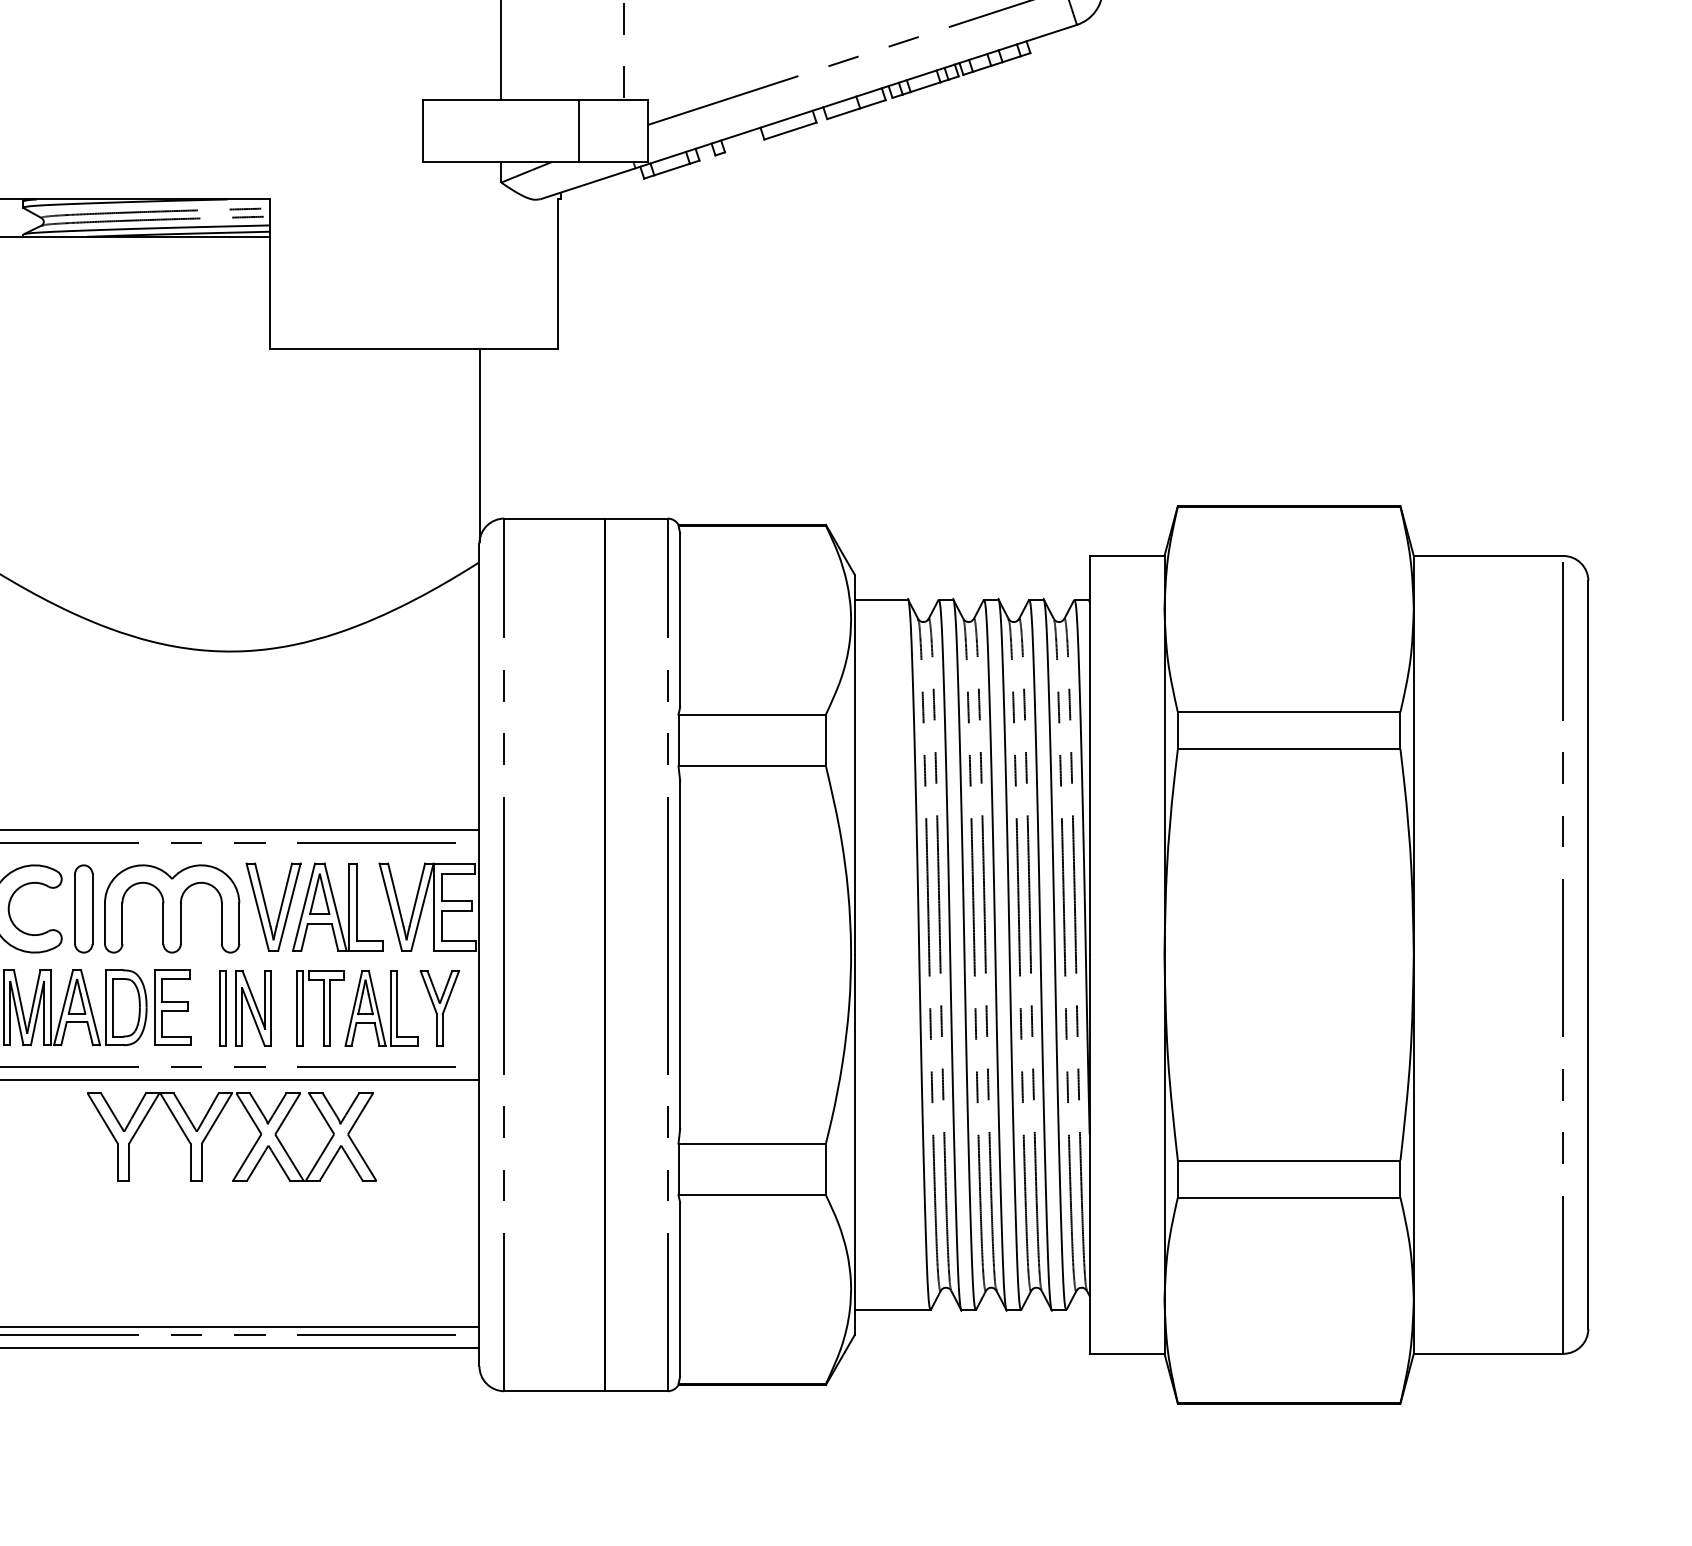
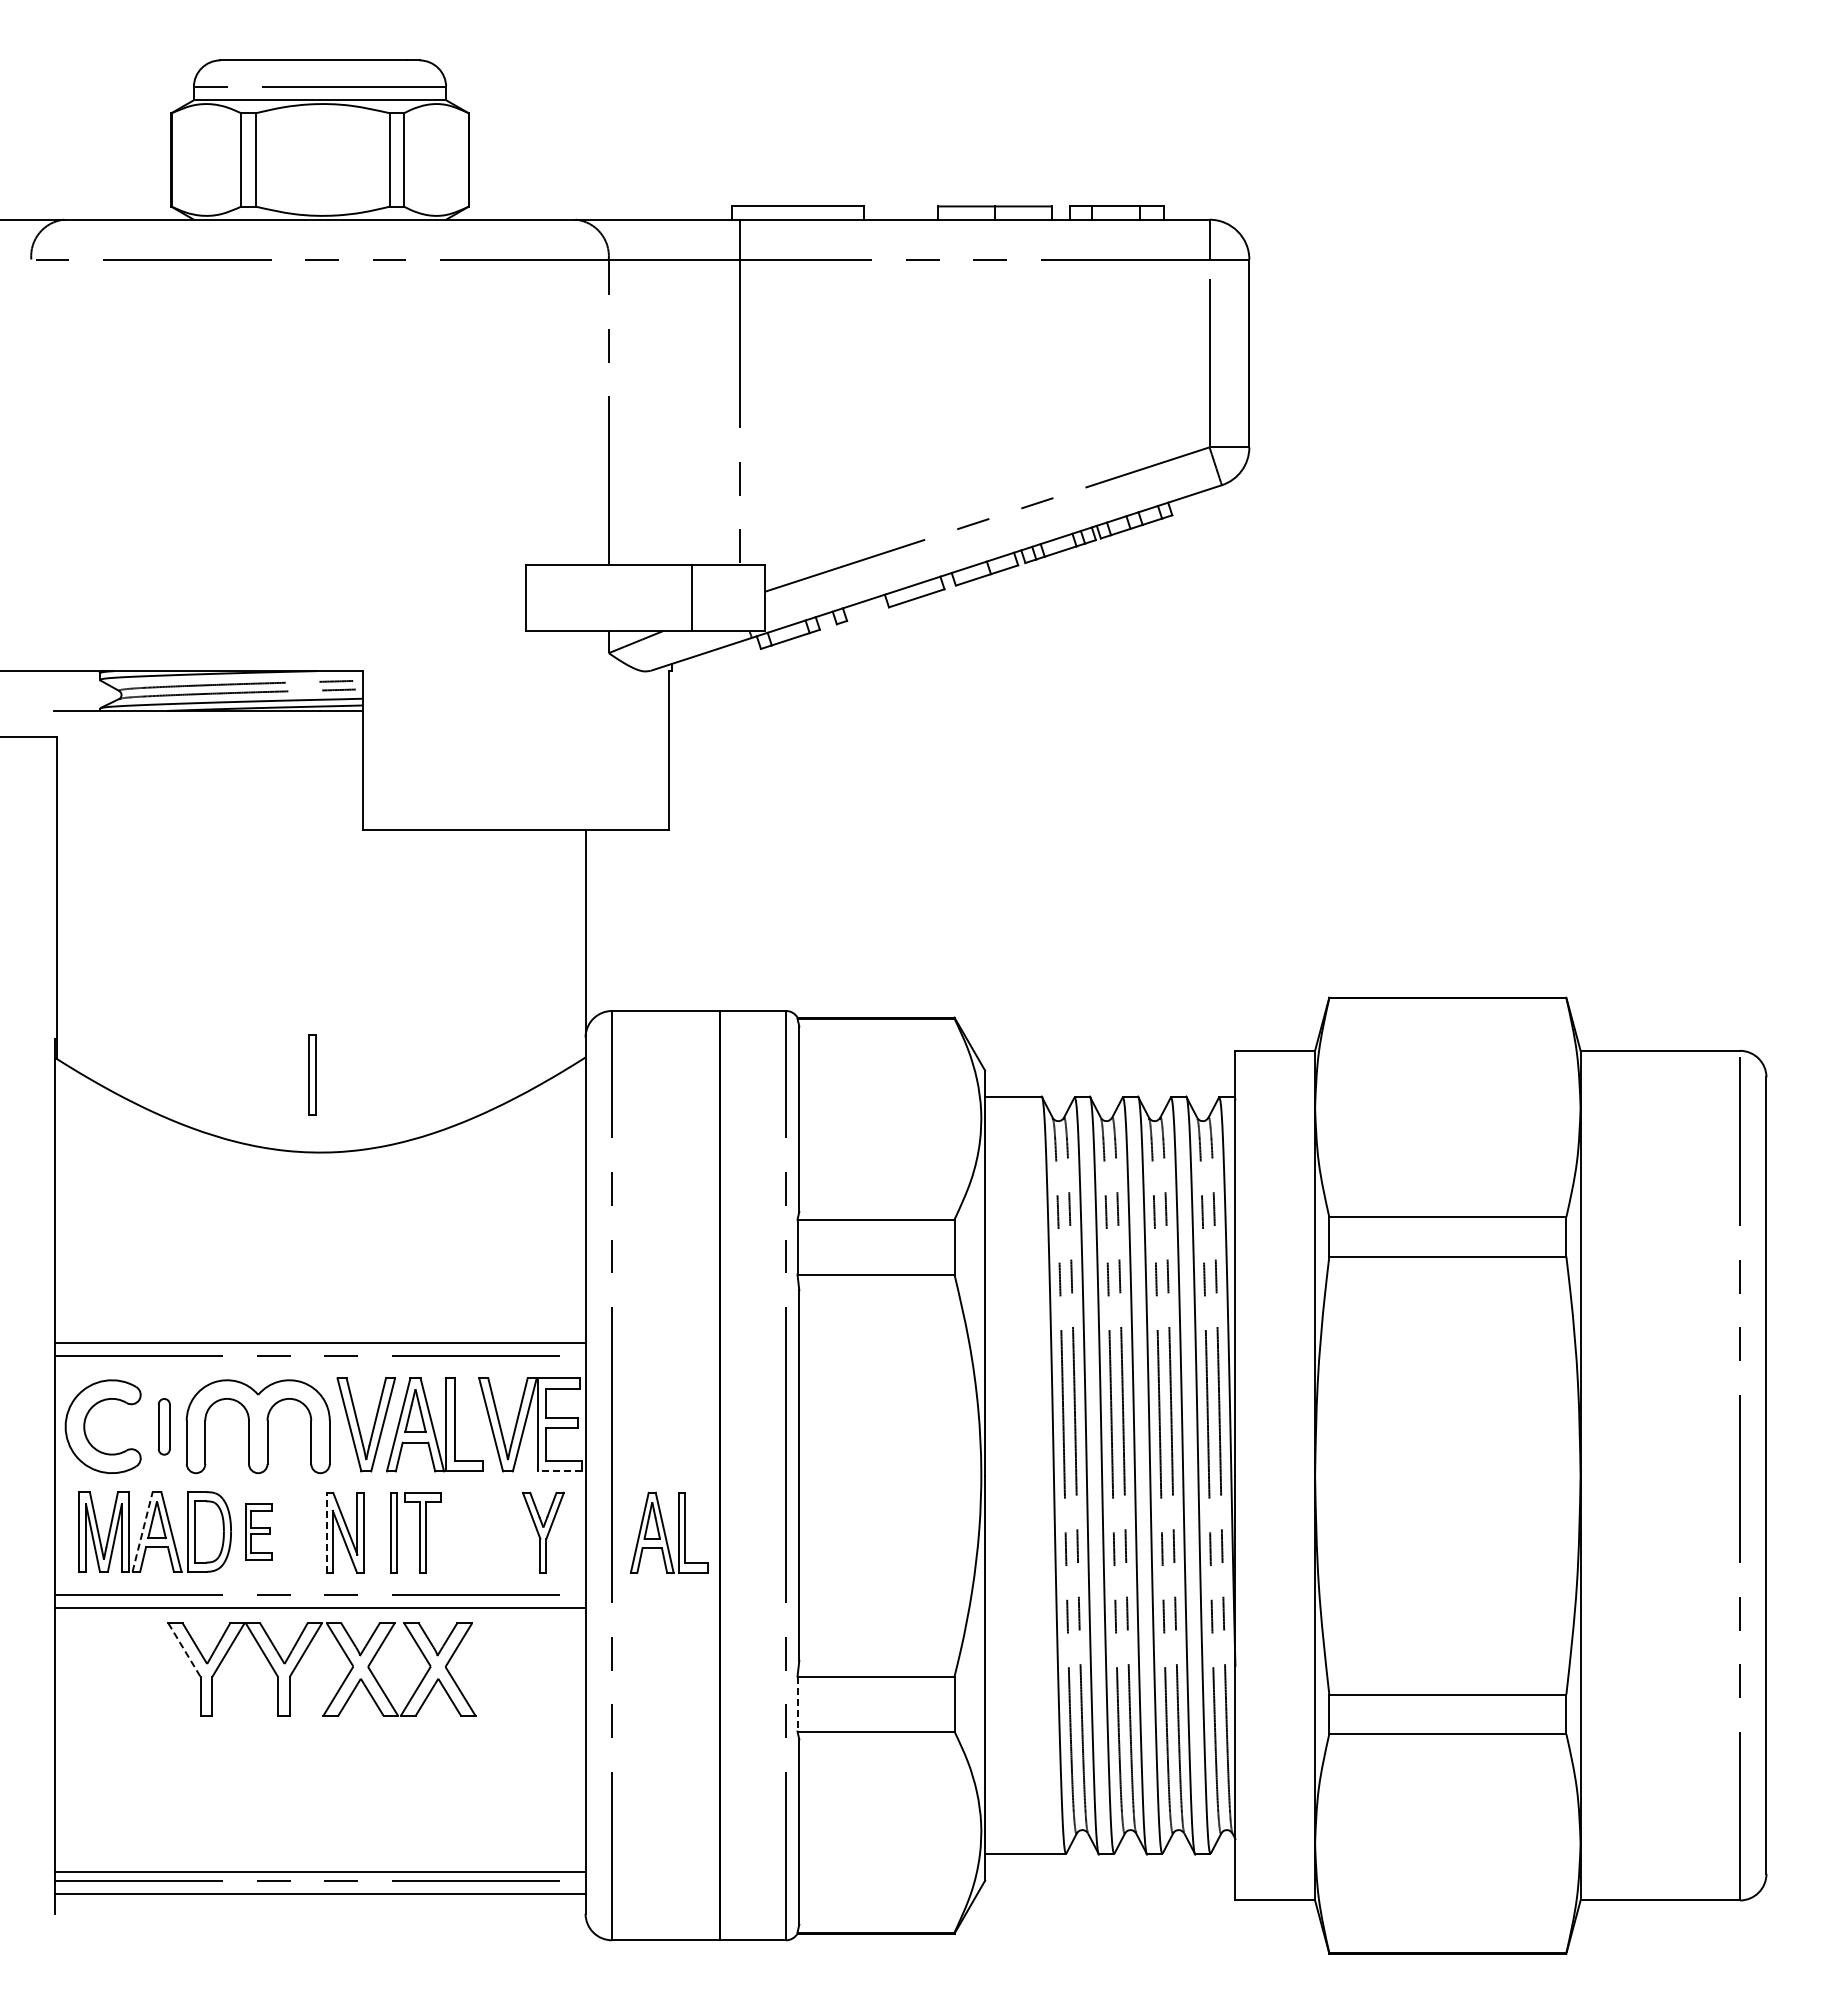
part: (84, 908) -> (164, 1426), size x0.6
line: (455, 951) -> (559, 1471), solid -> dashed
line: (63, 1007) -> (142, 1531), solid -> dashed
part: (172, 1007) -> (258, 1531), size x0.7
part: (223, 1008) -> (312, 1074), moved
line: (236, 1008) -> (326, 1532), solid -> dashed
part: (381, 1008) -> (669, 1532), moved
line: (102, 1118) -> (184, 1649), solid -> dashed
line: (678, 1169) -> (797, 1704), solid -> dashed

